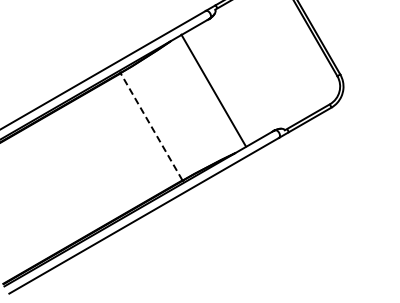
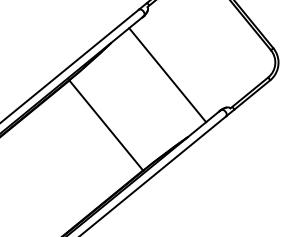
line: (213, 90) -> (167, 75), moved
line: (151, 126) -> (106, 125), dashed -> solid

